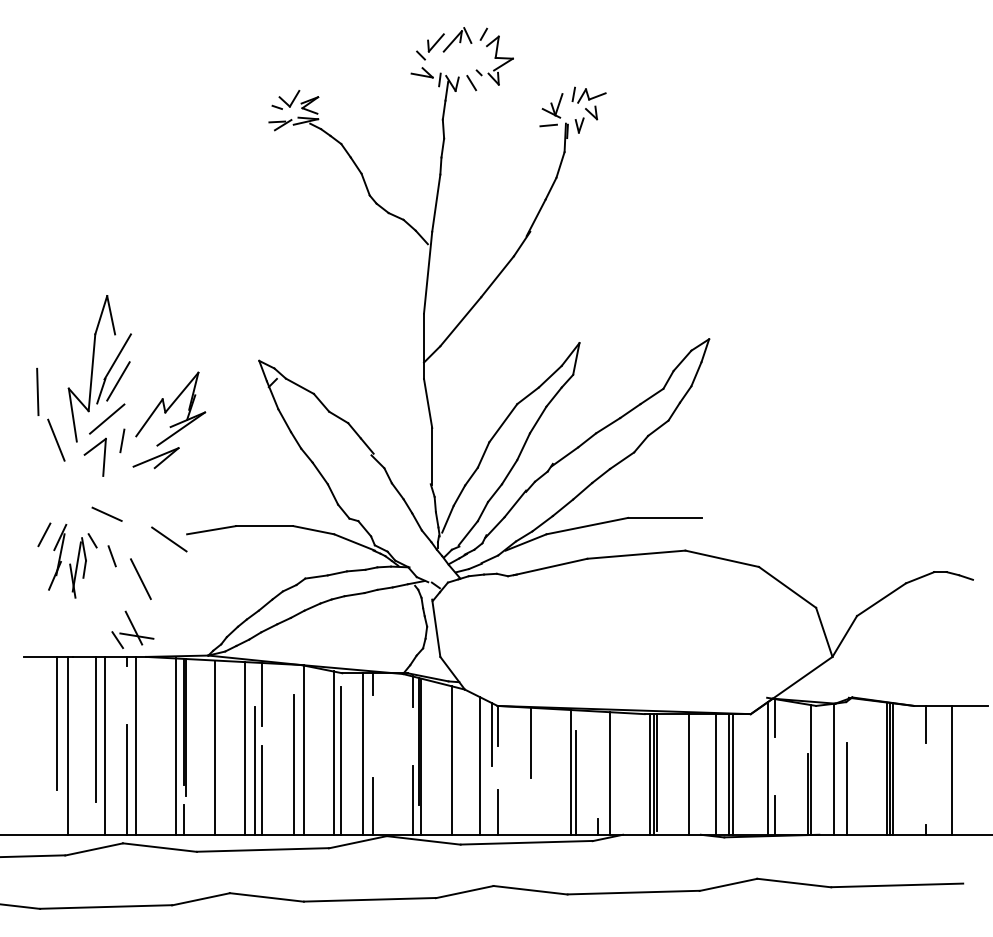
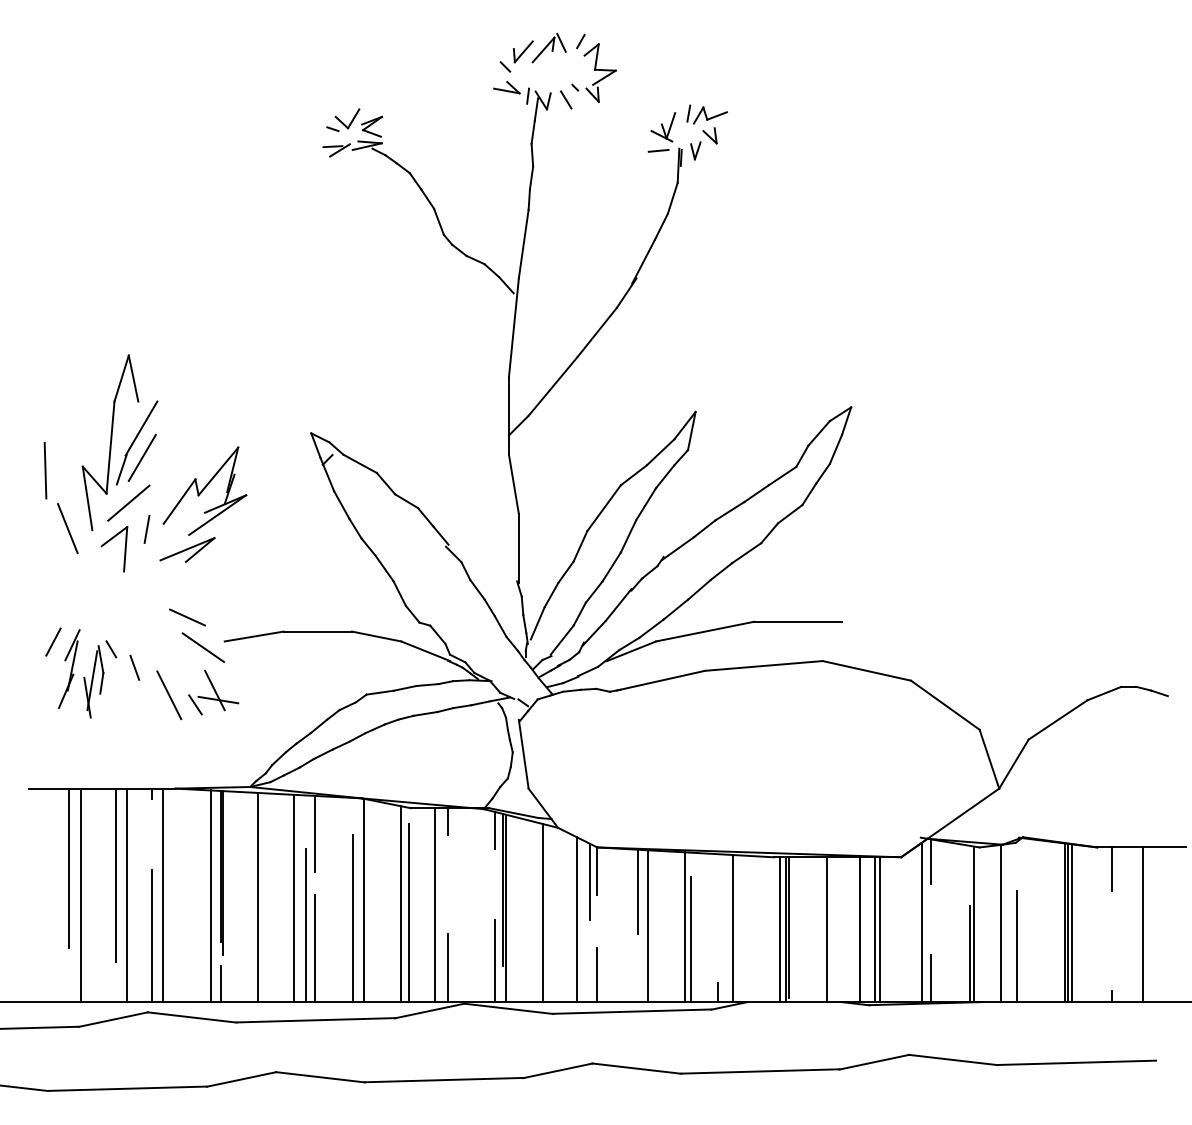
line: (106, 513) -> (186, 616), moved
part: (132, 629) -> (213, 692), moved
line: (539, 771) -> (647, 926), added

